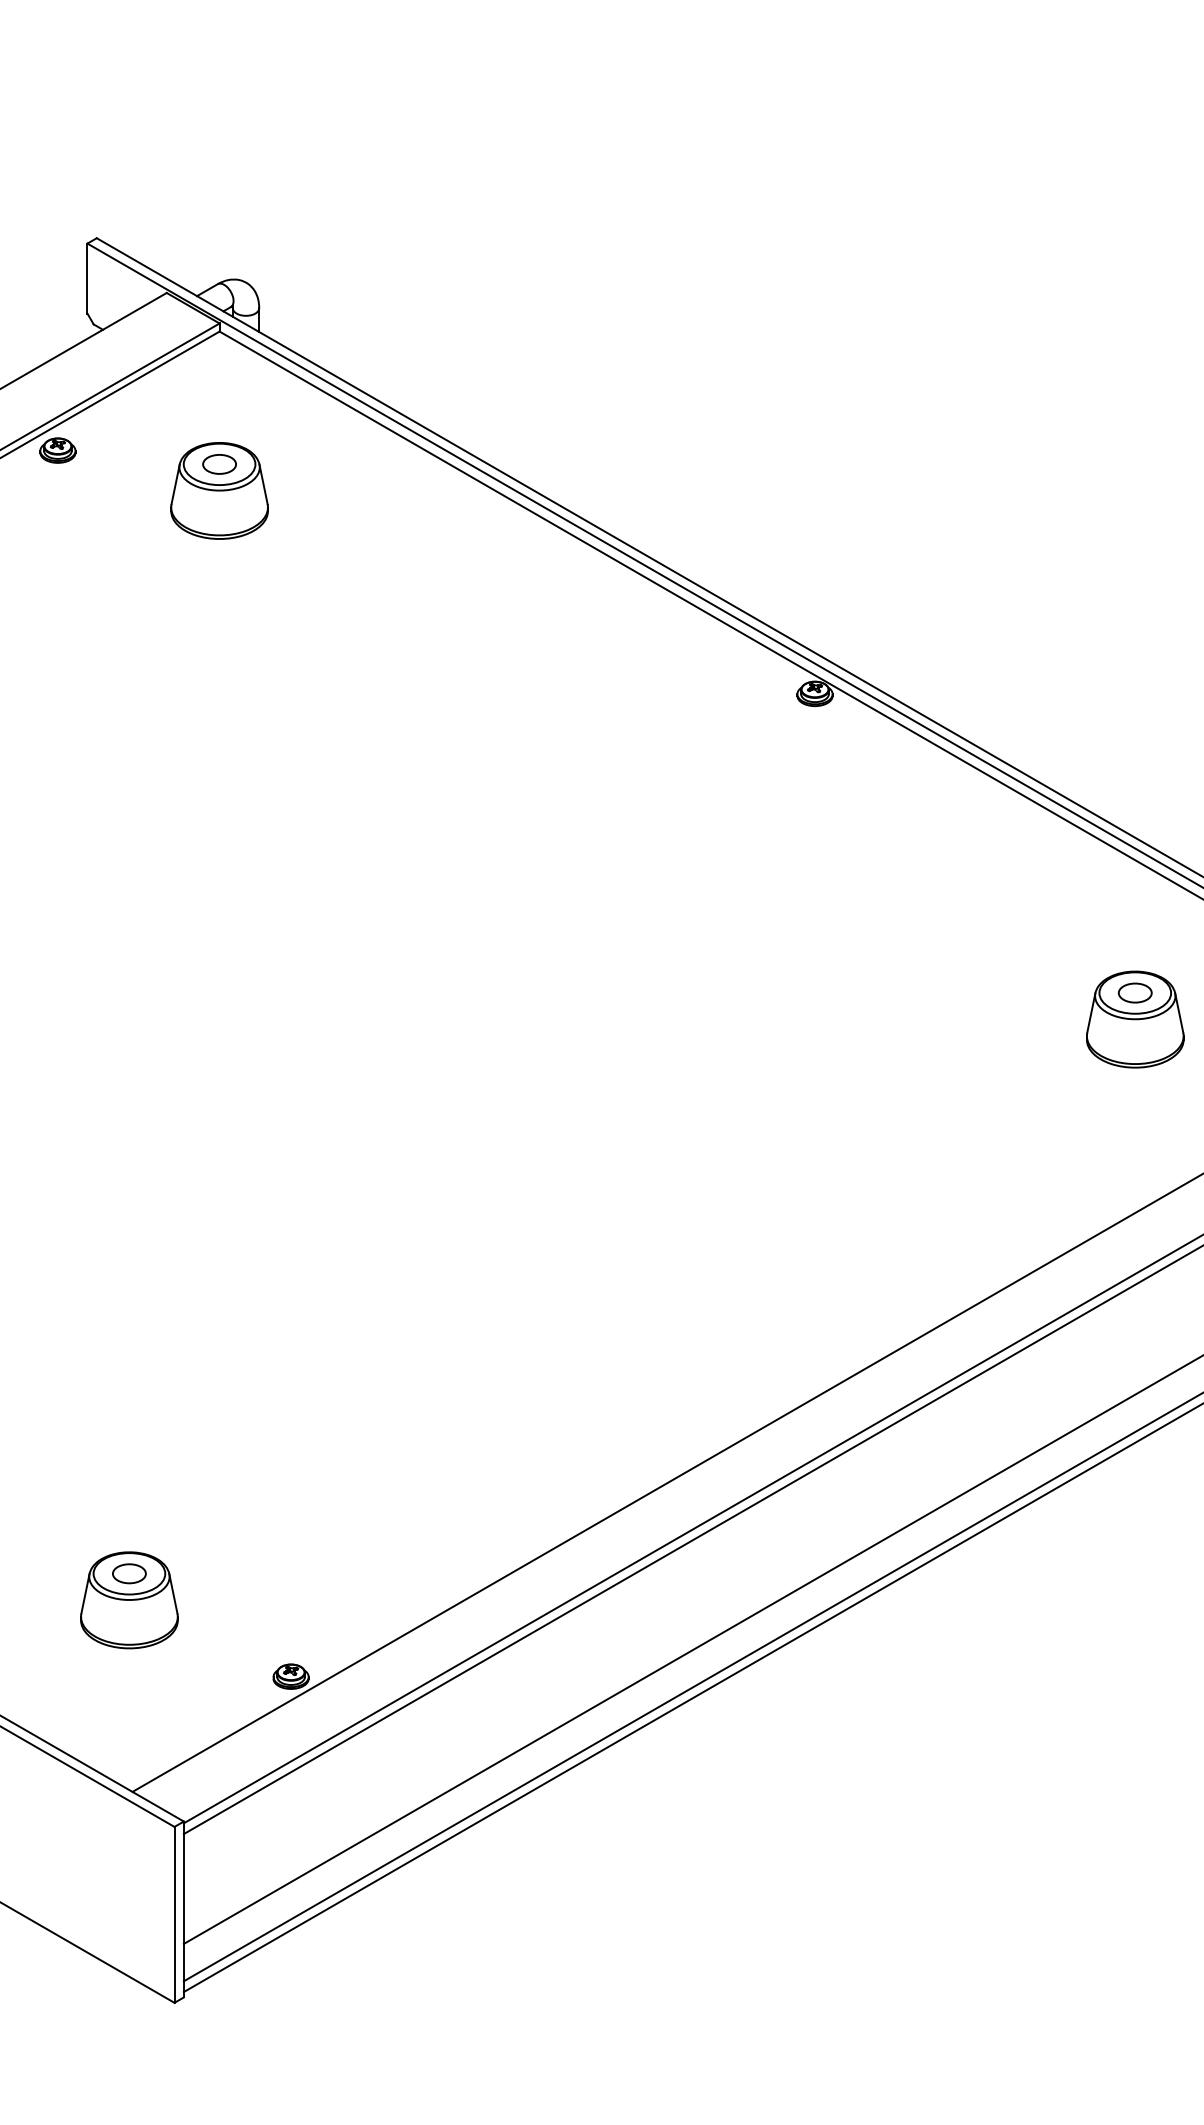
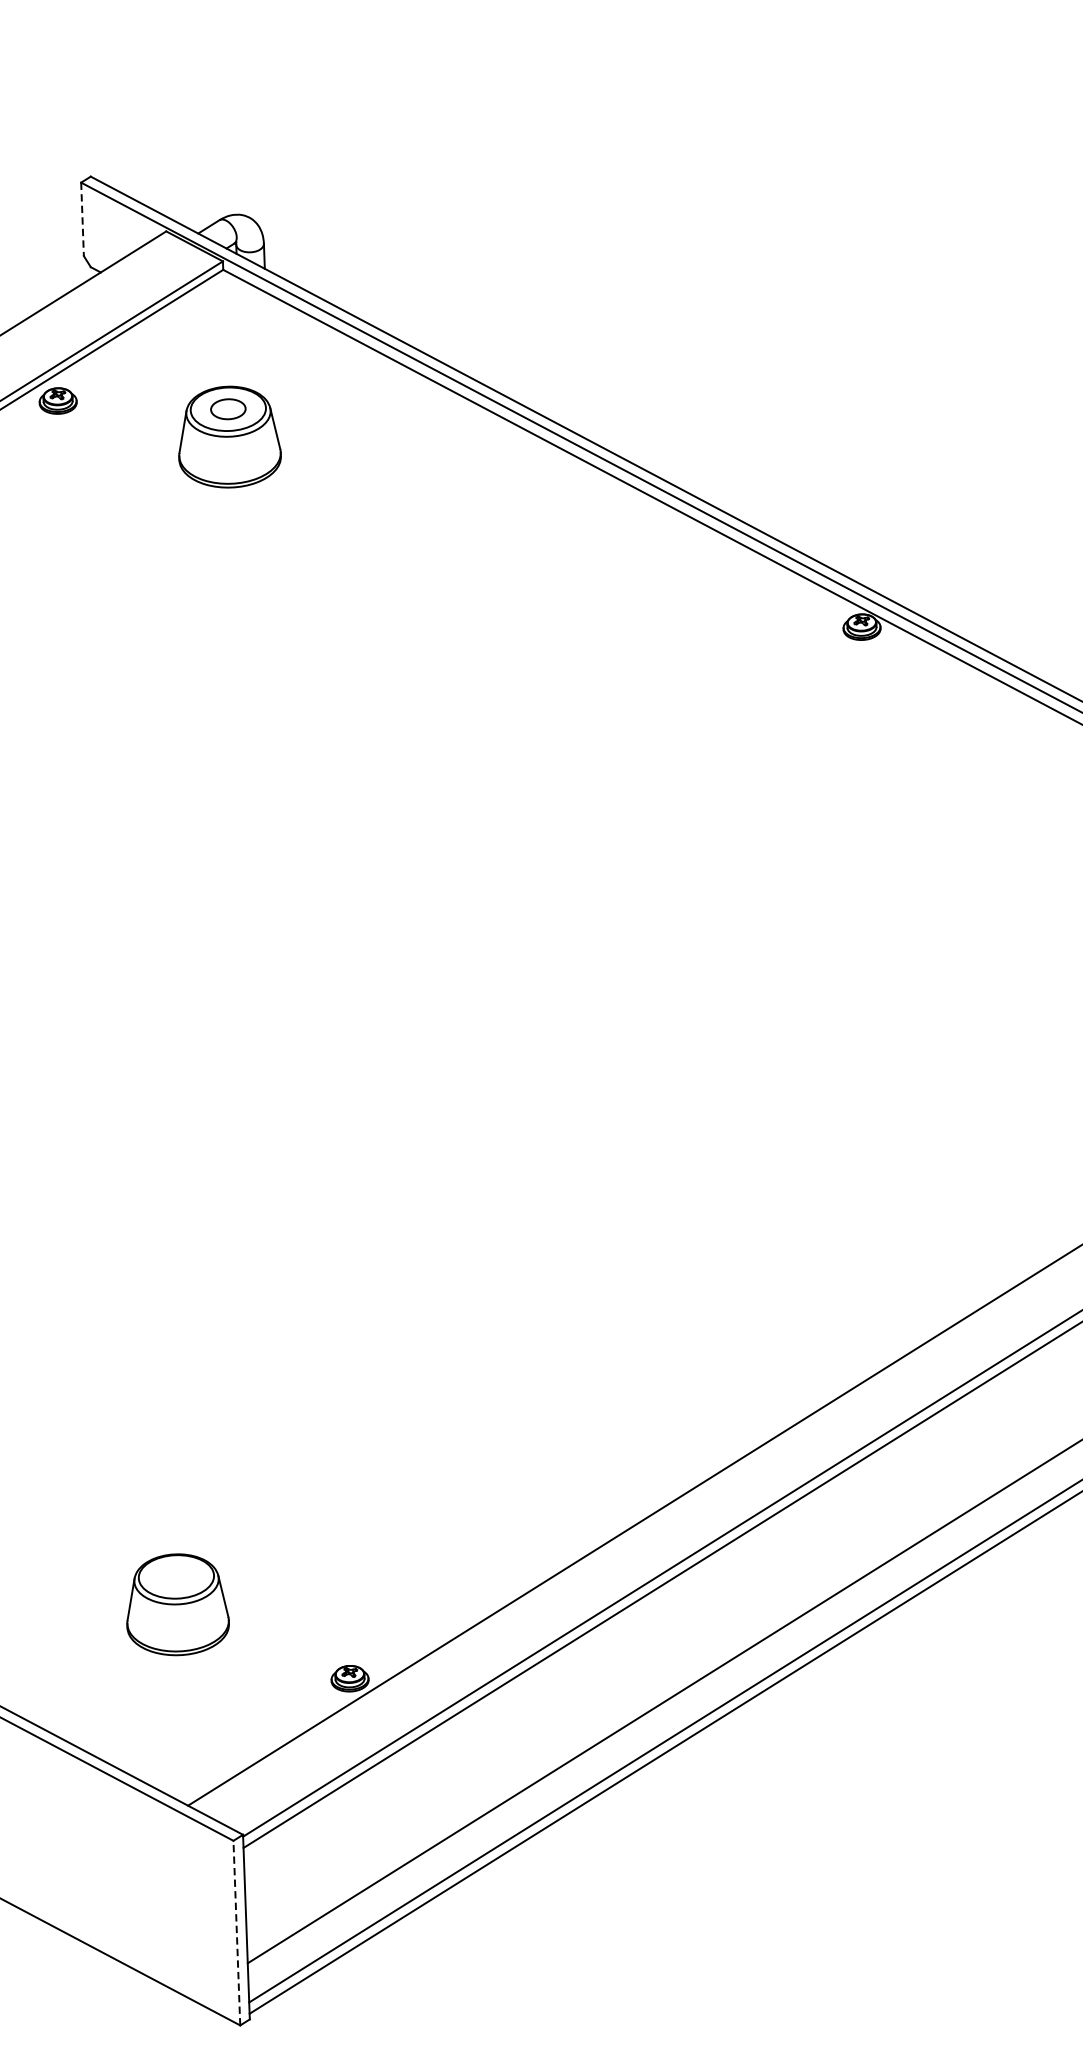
line: (87, 279) -> (82, 220), solid -> dashed
part: (129, 1573) -> (176, 1576), removed
line: (174, 1914) -> (236, 1932), solid -> dashed

